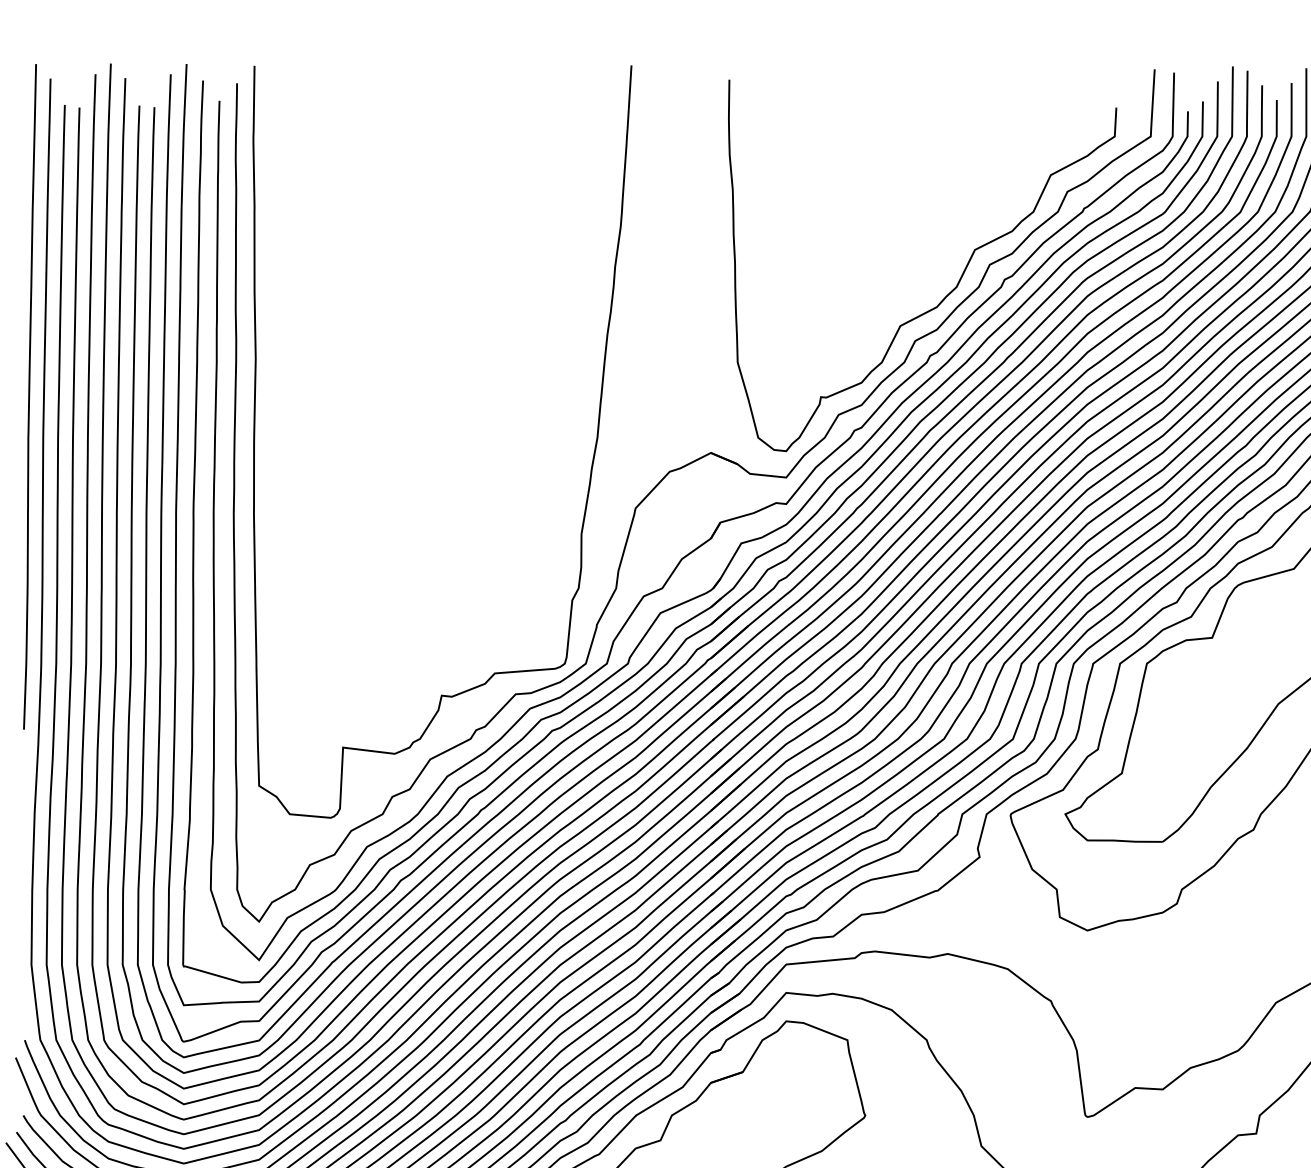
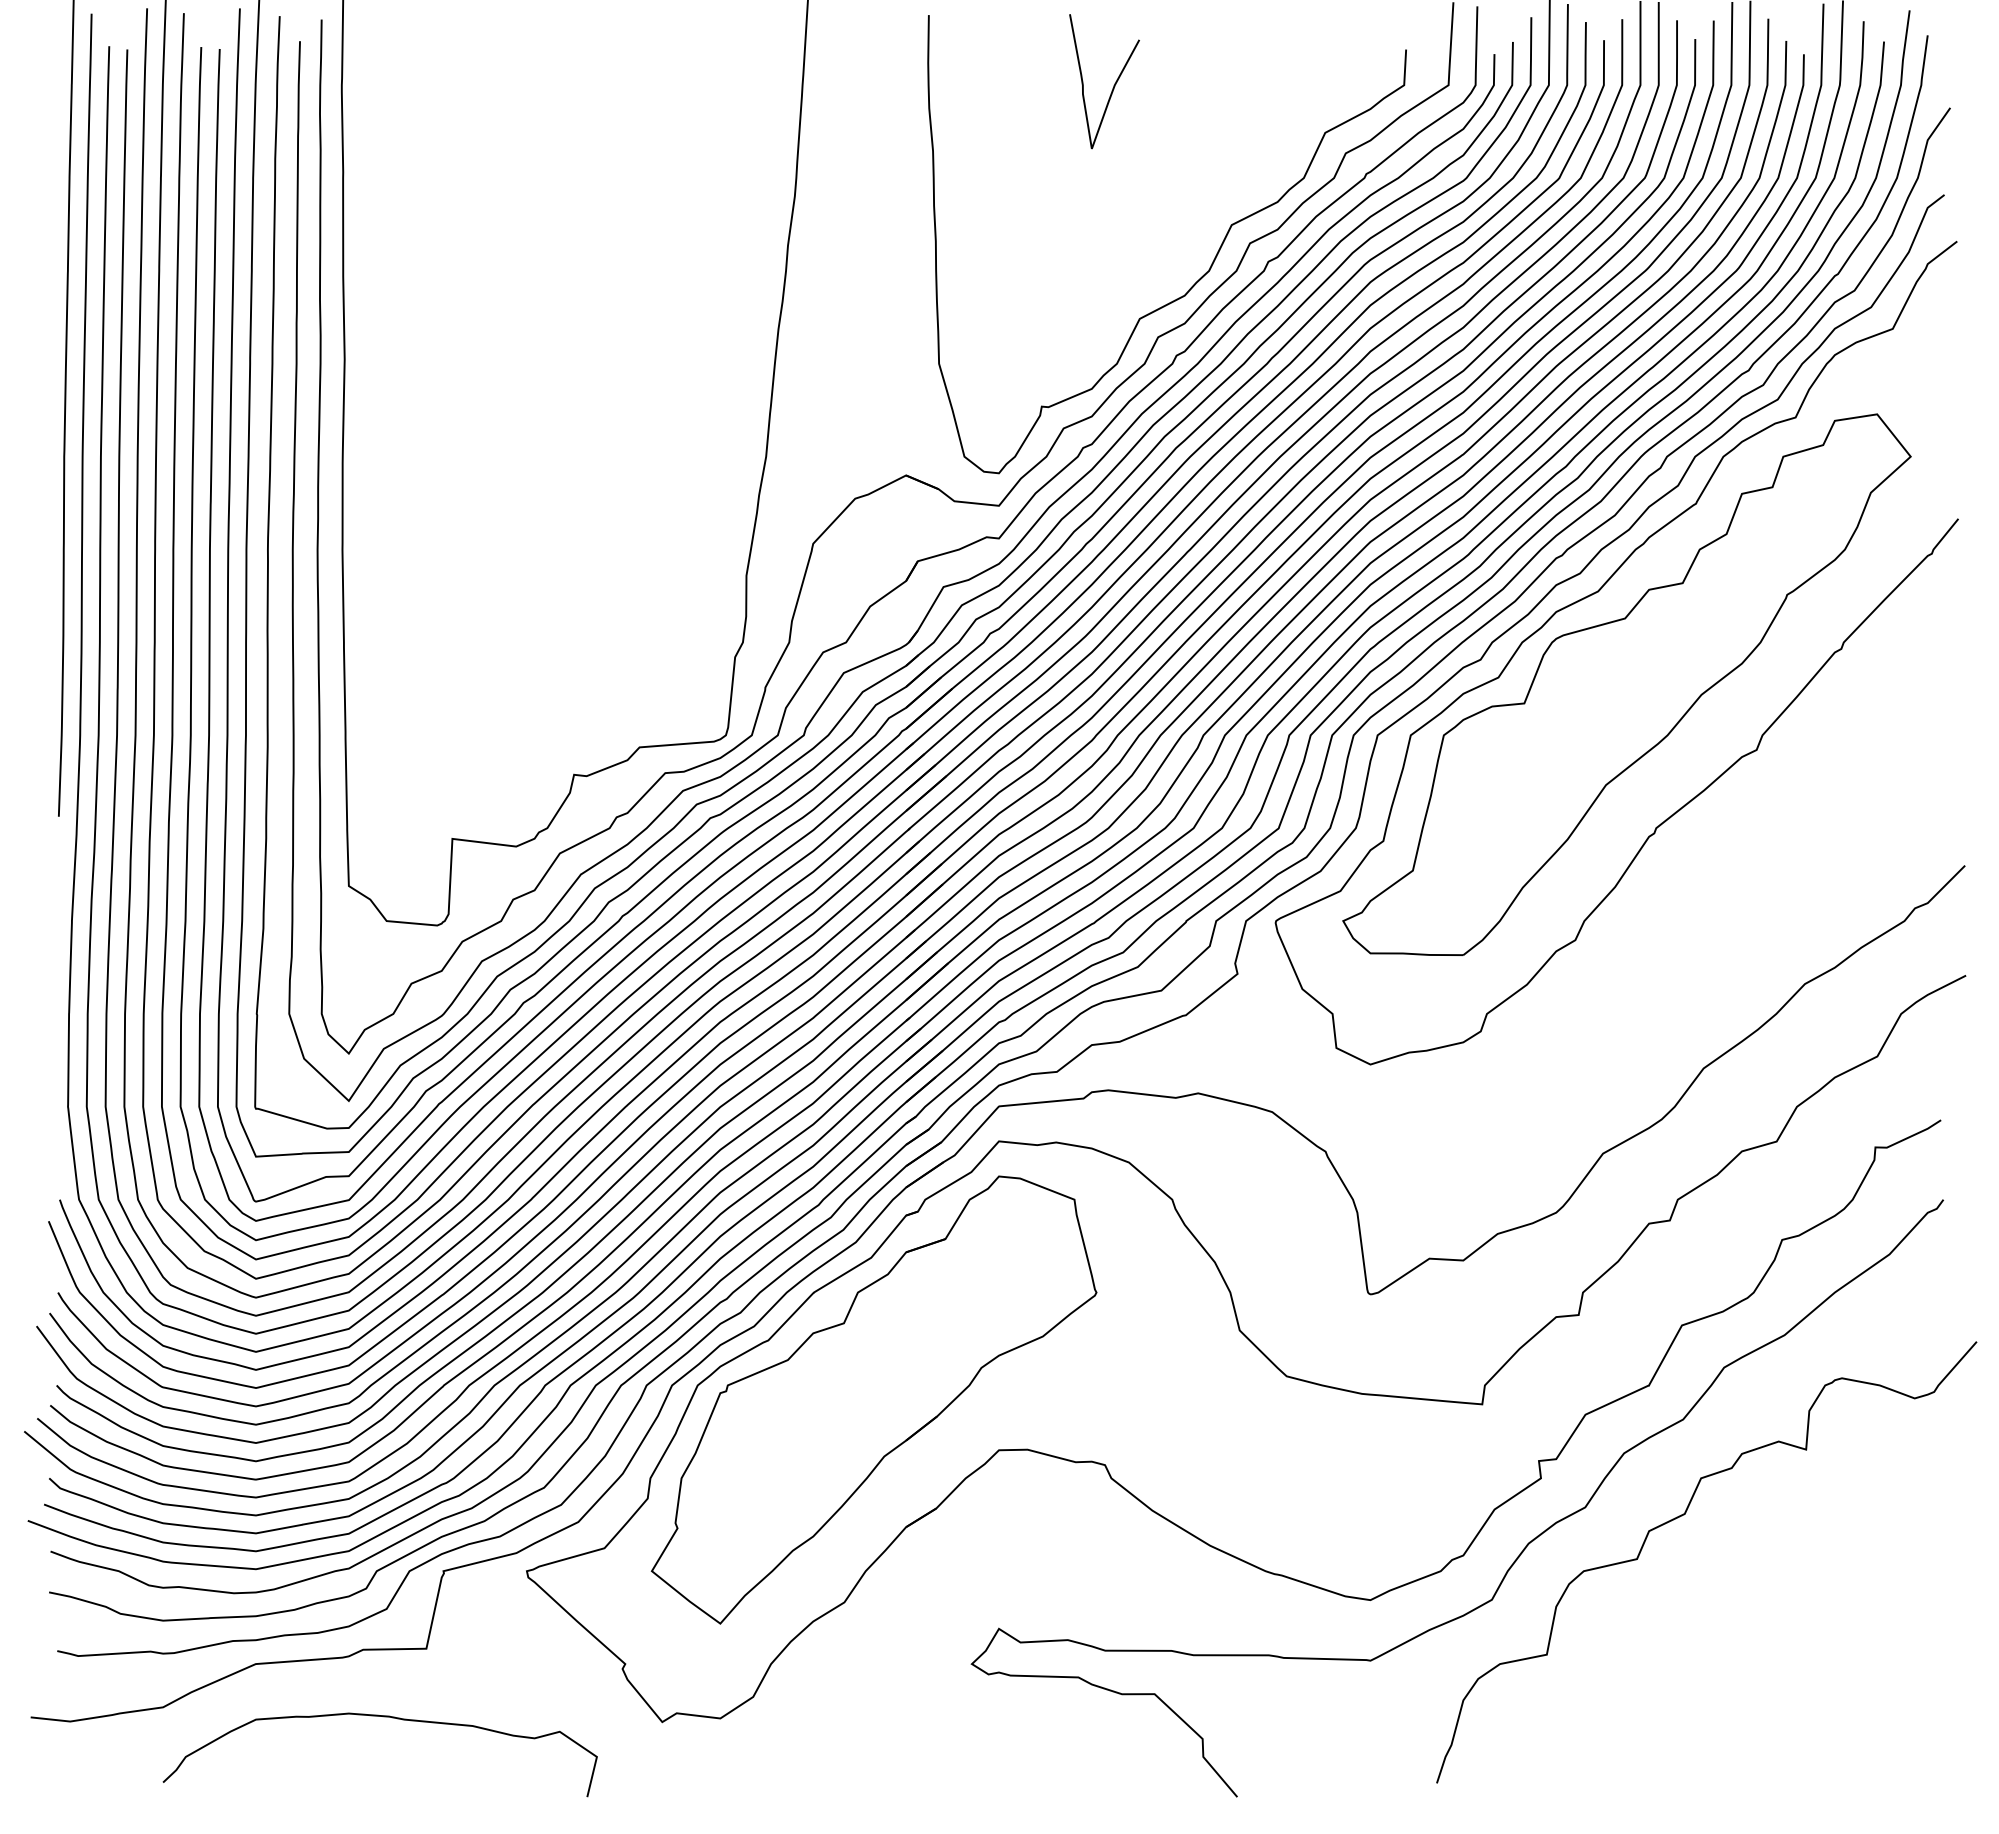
curve: (879, 136) -> (1113, 85), added

